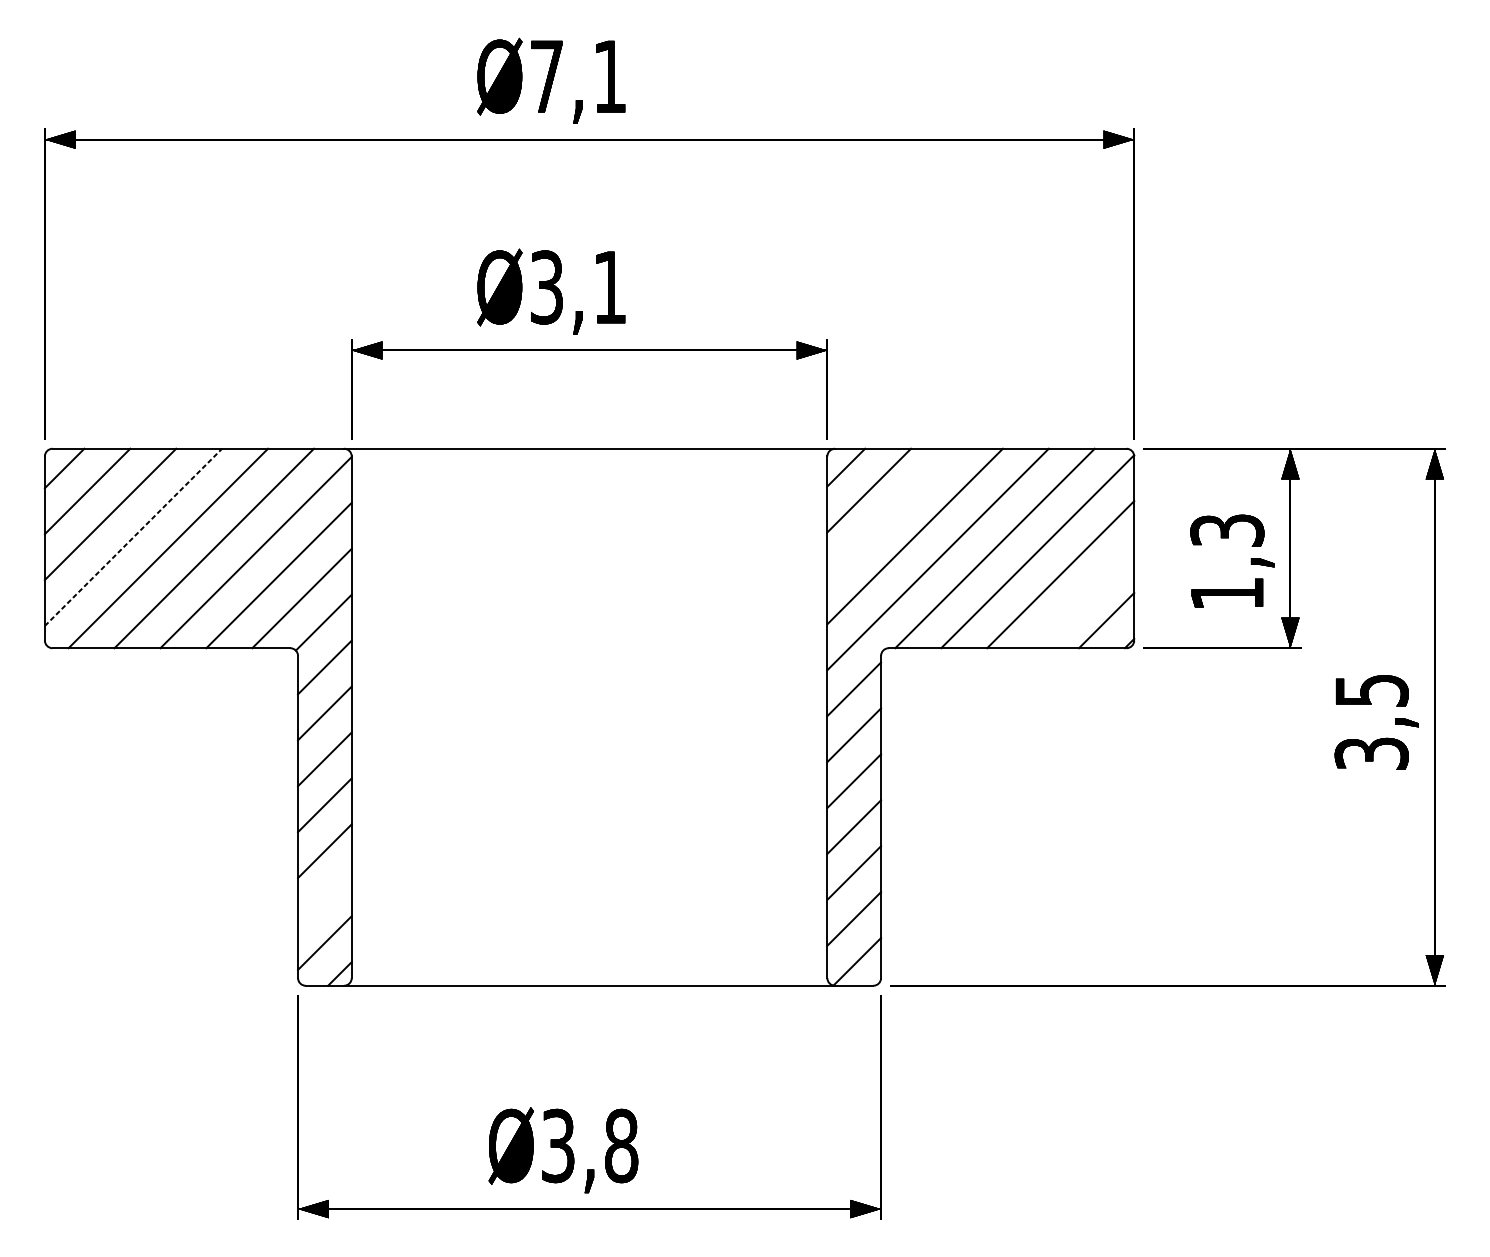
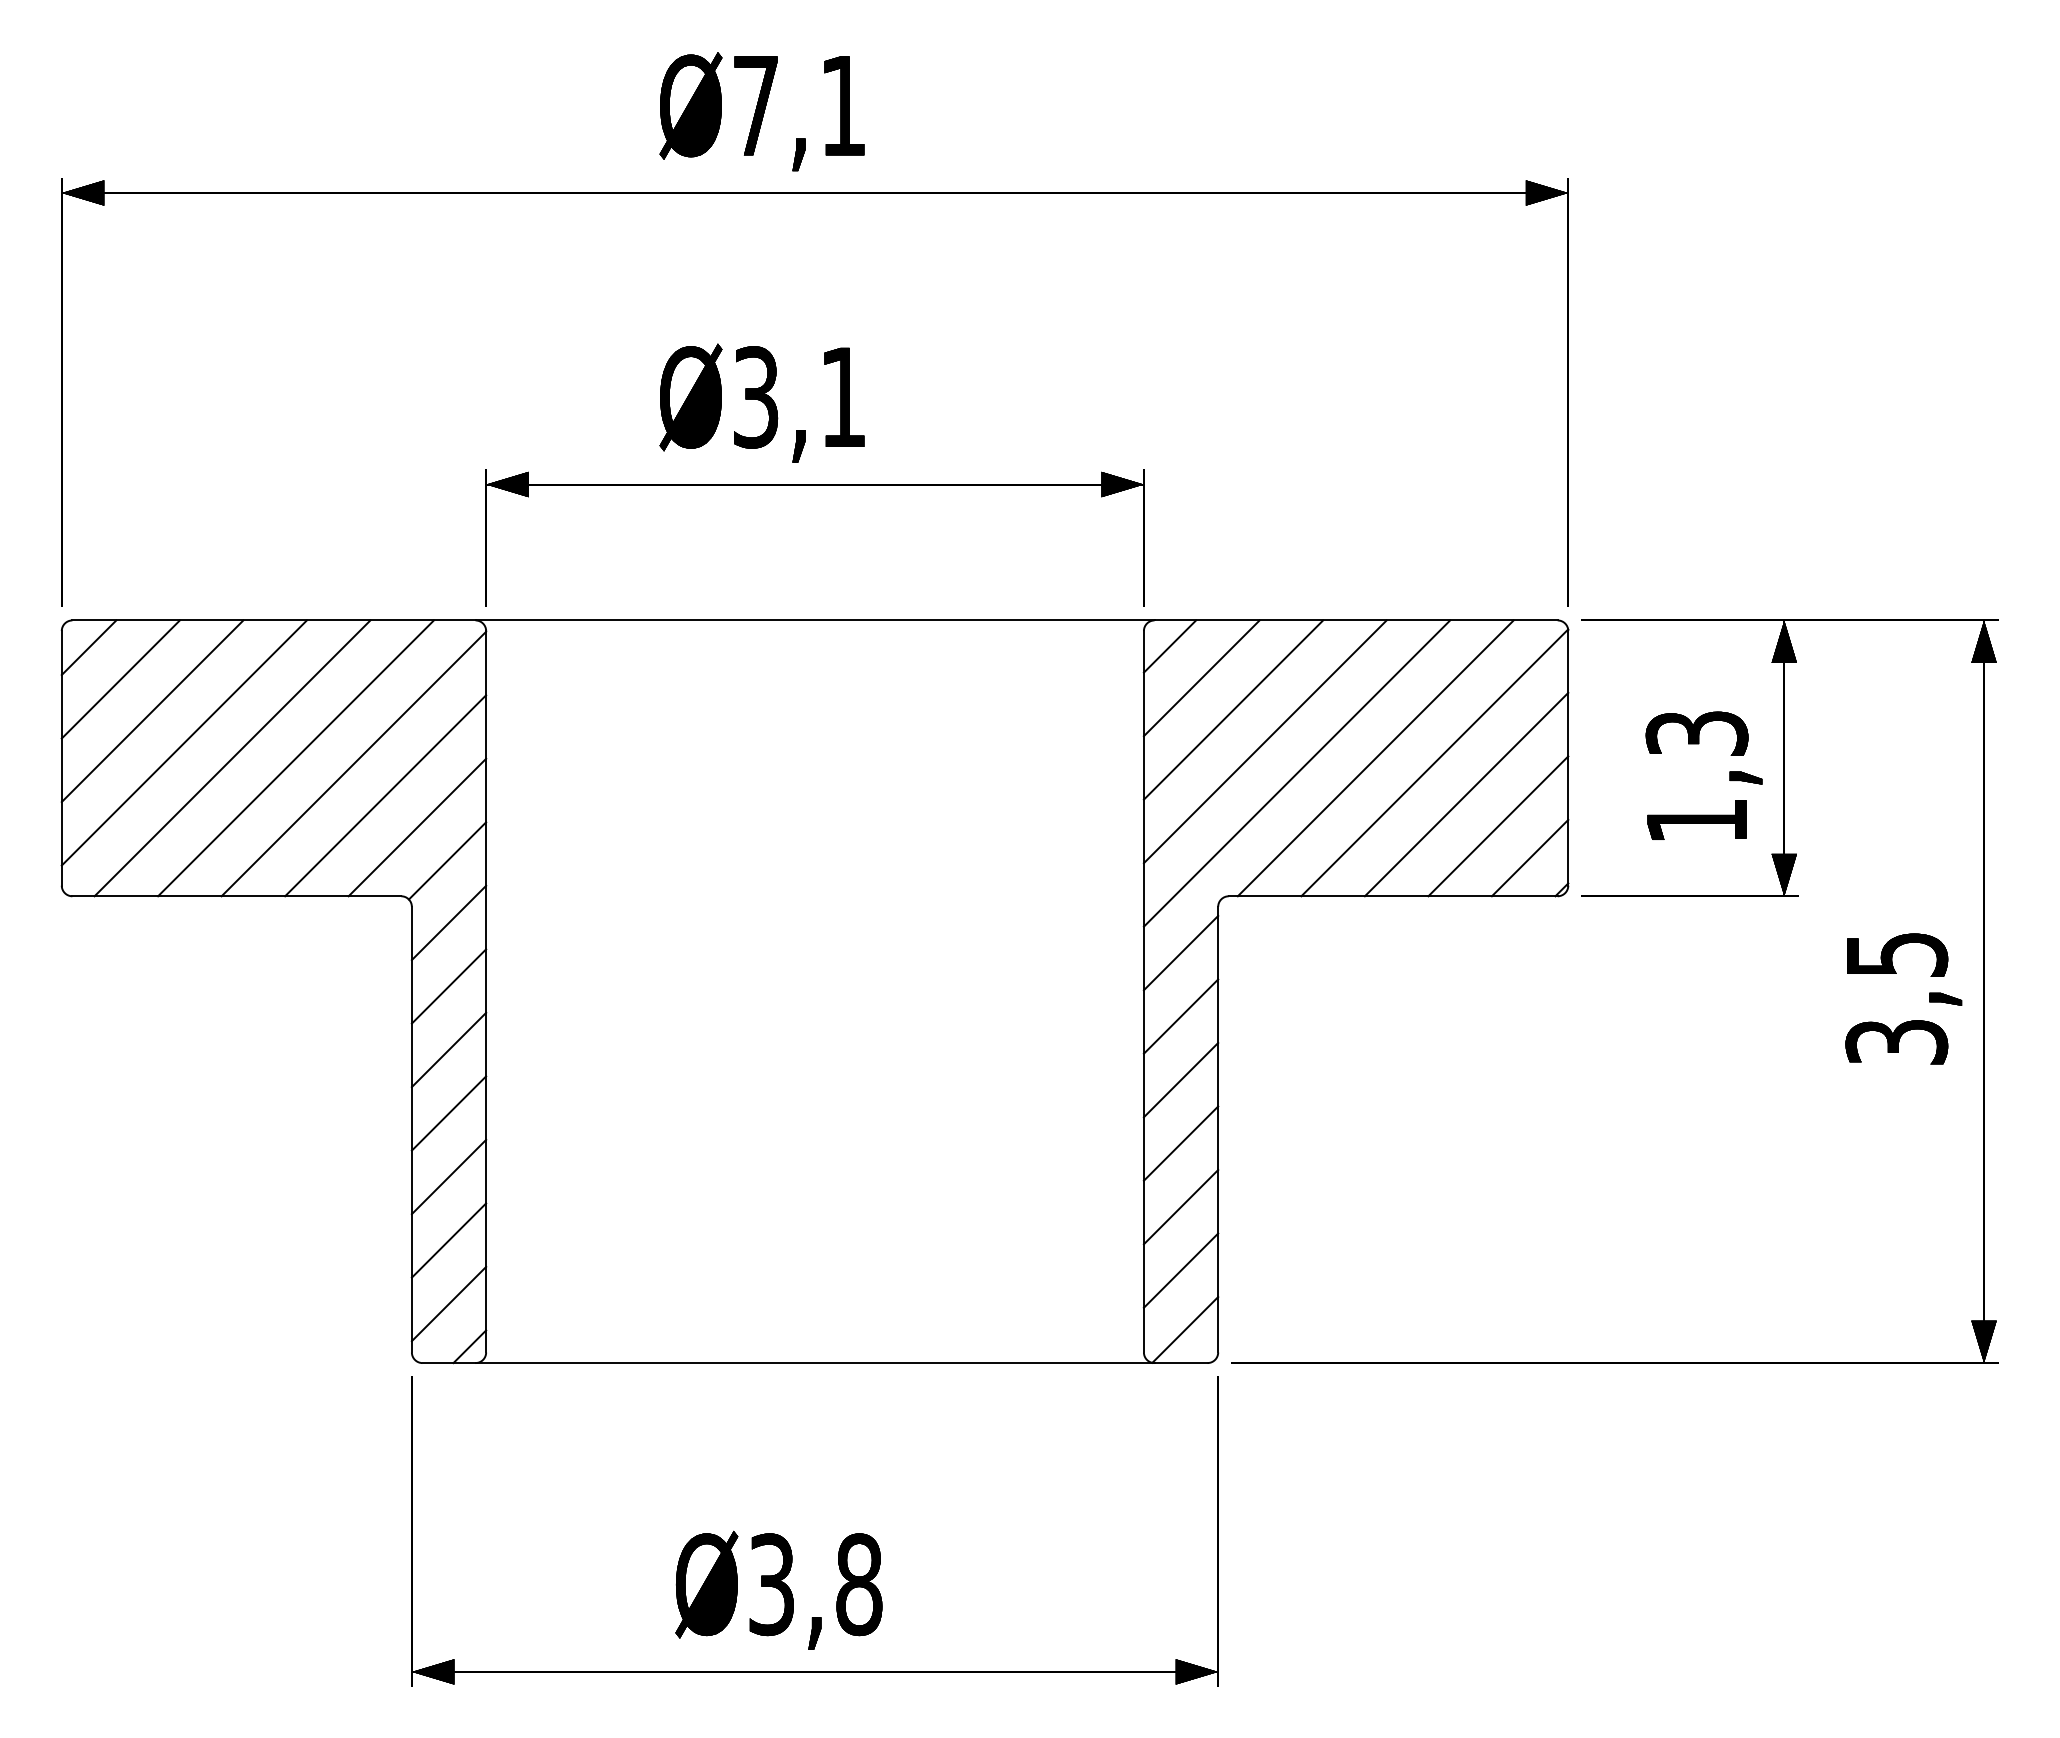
line: (892, 513) -> (1233, 709), added
line: (133, 537) -> (184, 742), dashed -> solid
line: (1083, 597) -> (1498, 826), added
line: (324, 897) -> (448, 1240), added

